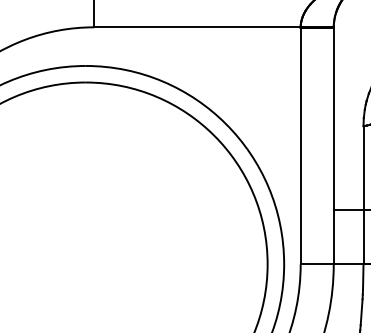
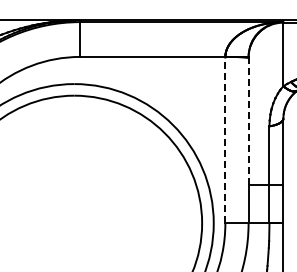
line: (333, 119) -> (248, 121), solid -> dashed
line: (300, 146) -> (225, 140), solid -> dashed

